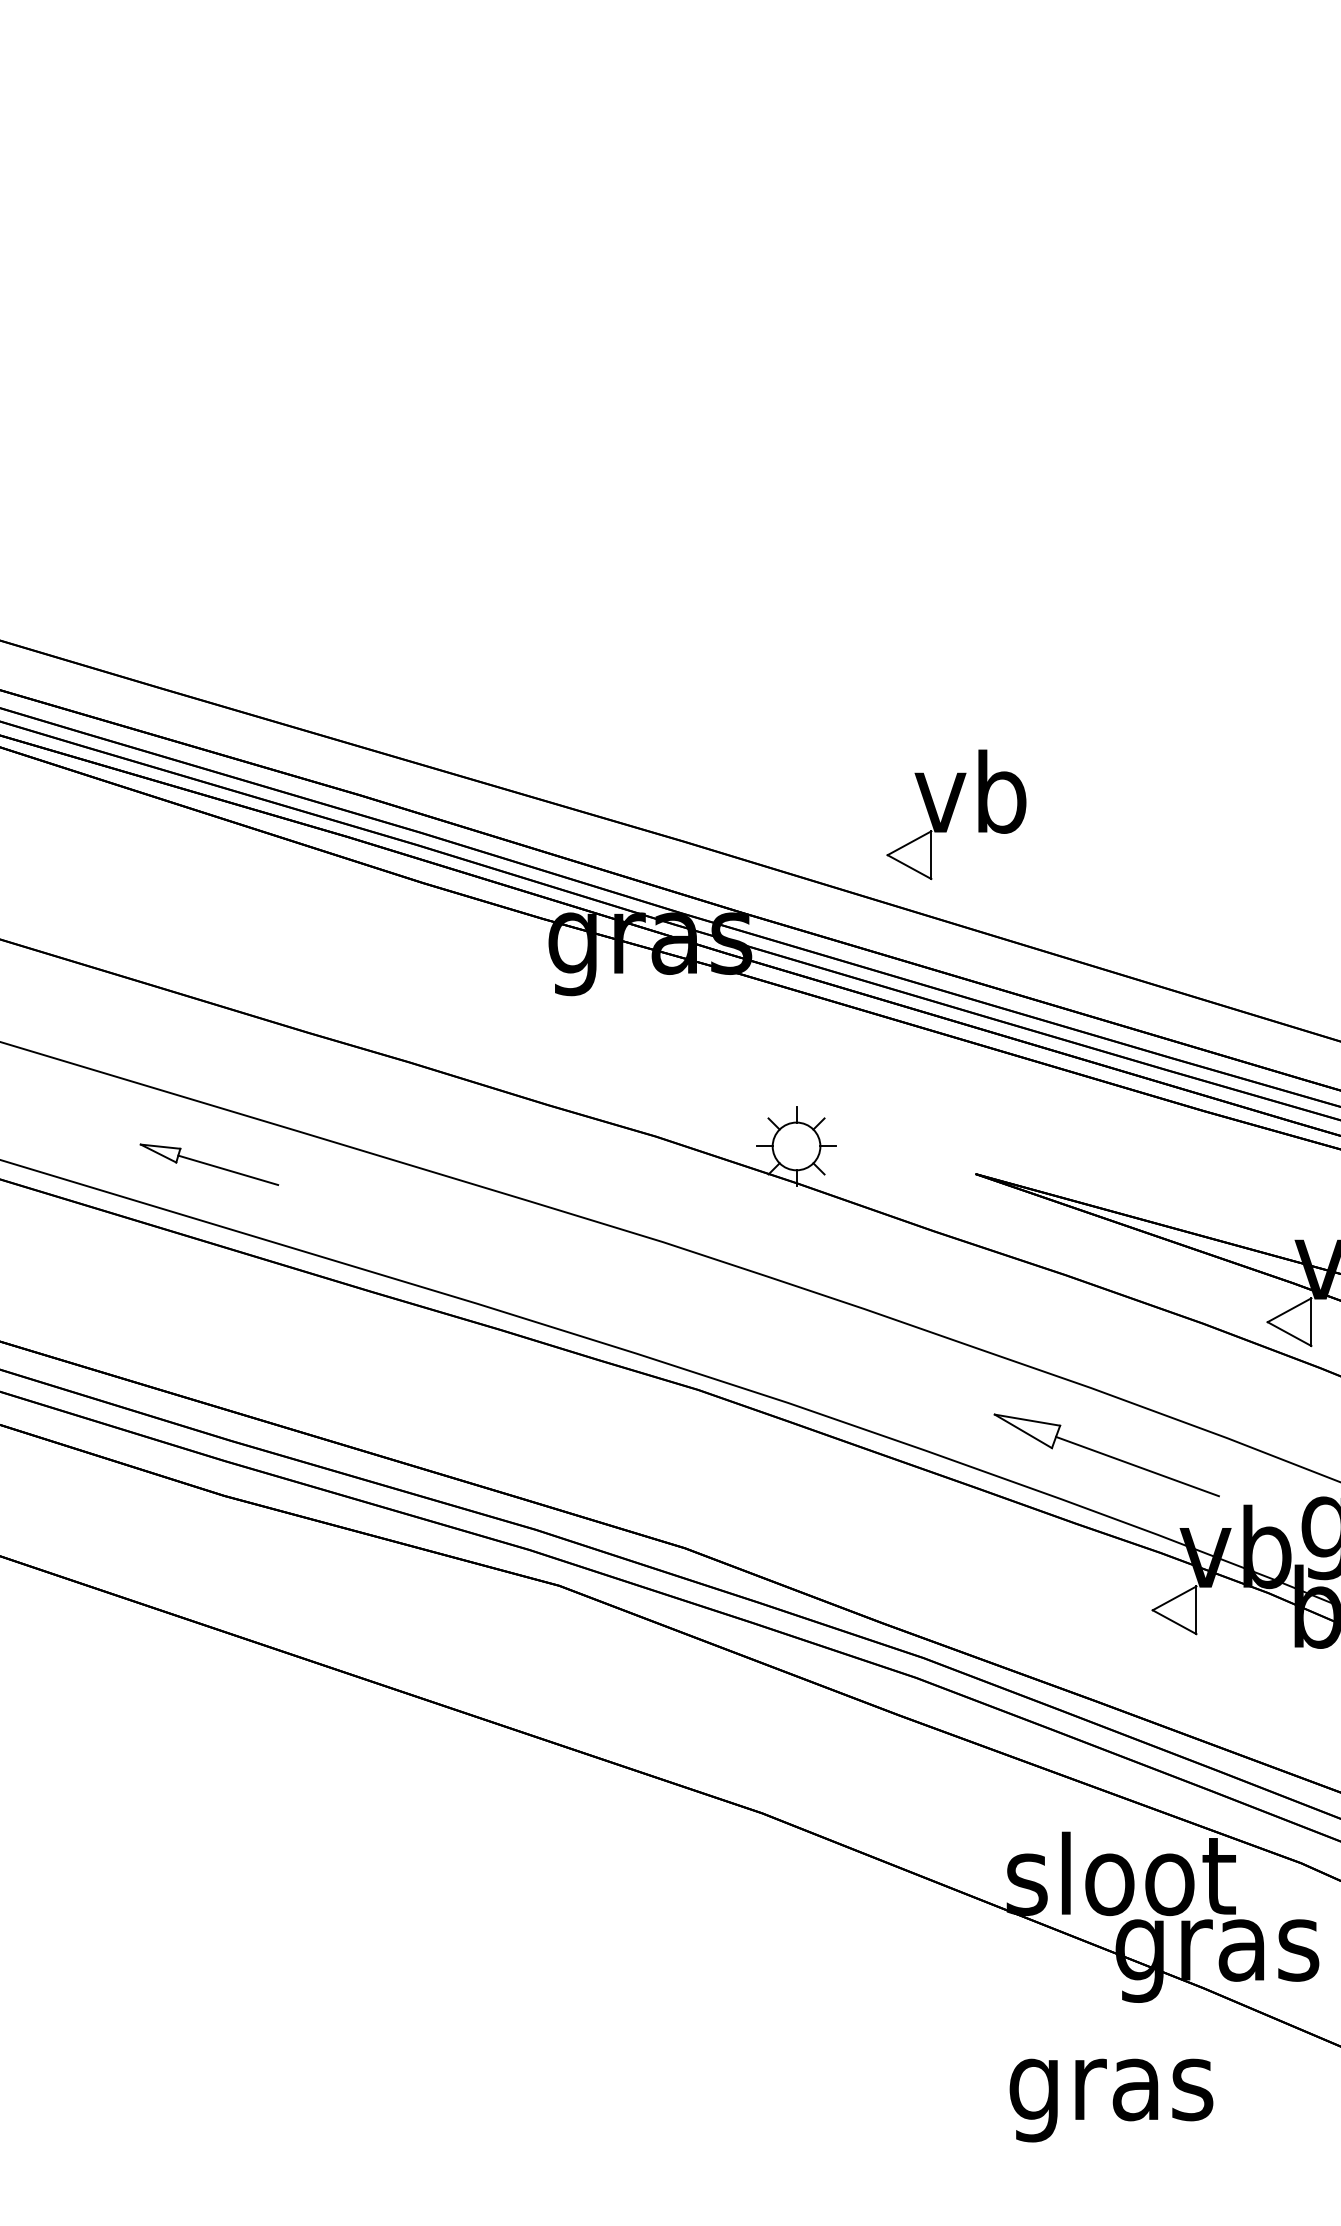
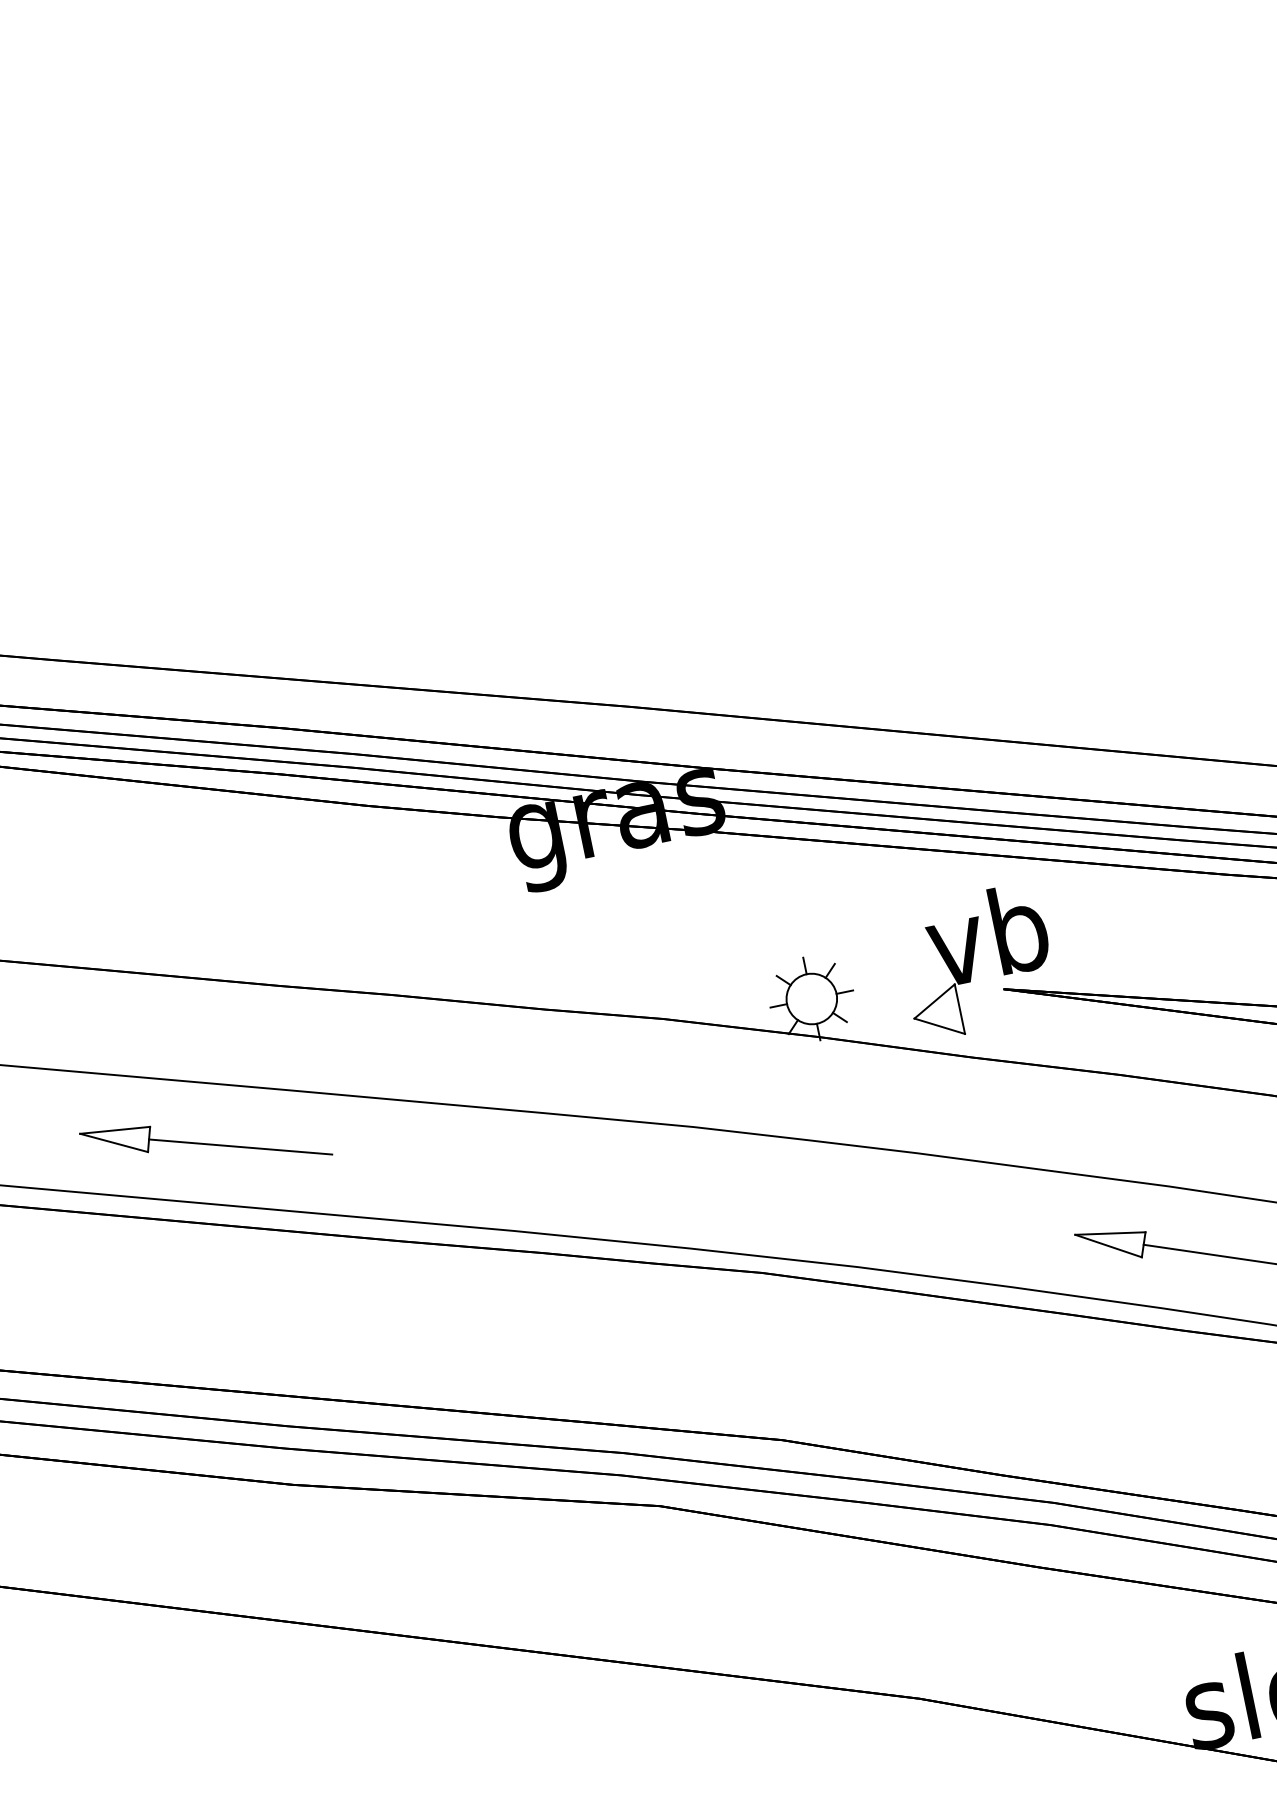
part: (956, 814) -> (977, 961), moved
part: (209, 1164) -> (206, 1143), size x1.67

